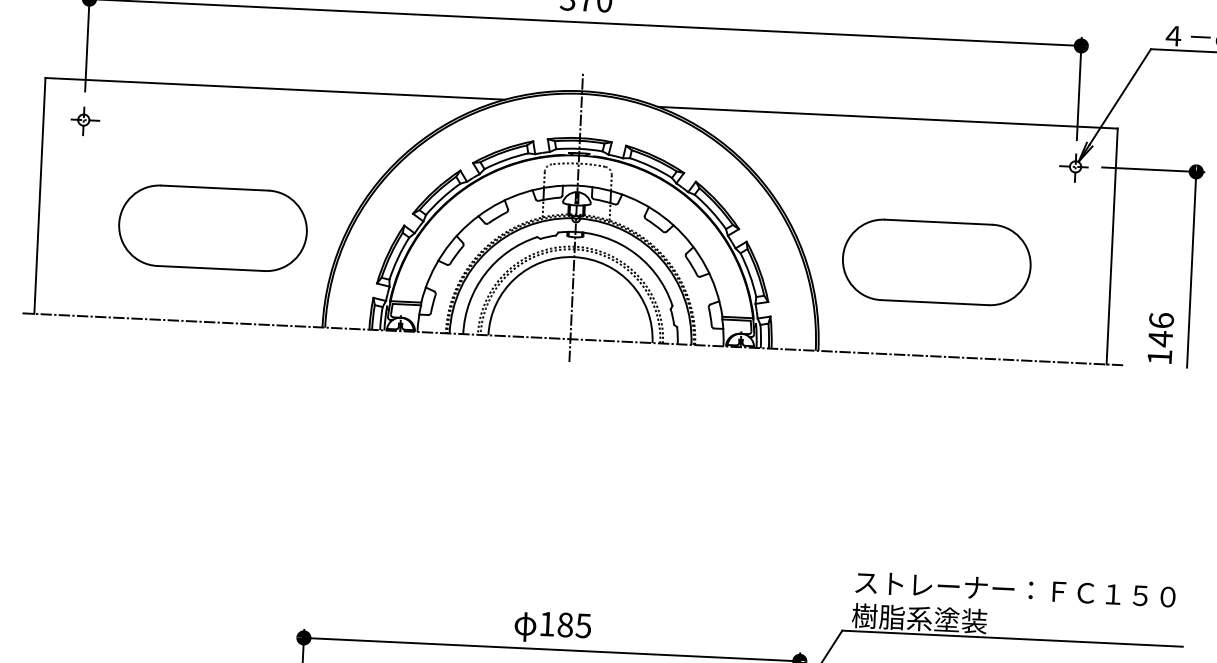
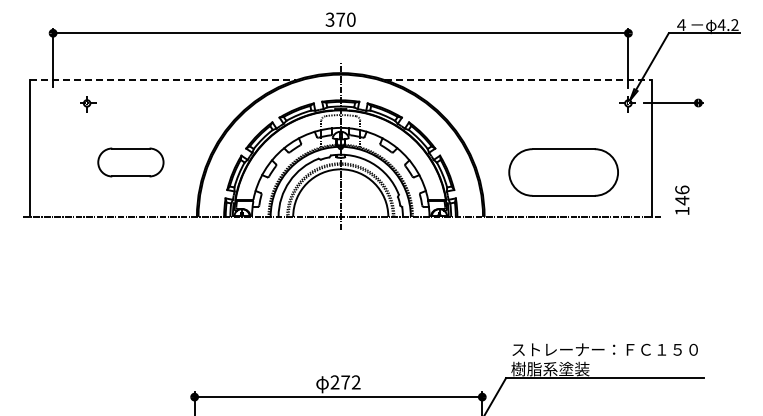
line: (275, 89) -> (163, 80), solid -> dashed
line: (887, 118) -> (518, 80), solid -> dashed
part: (86, 122) -> (88, 104), moved
part: (212, 228) -> (130, 162), size x0.6
part: (936, 262) -> (563, 172), moved
line: (1191, 269) -> (698, 159), removed
text: (565, 625) -> (345, 382), 185 -> 272

